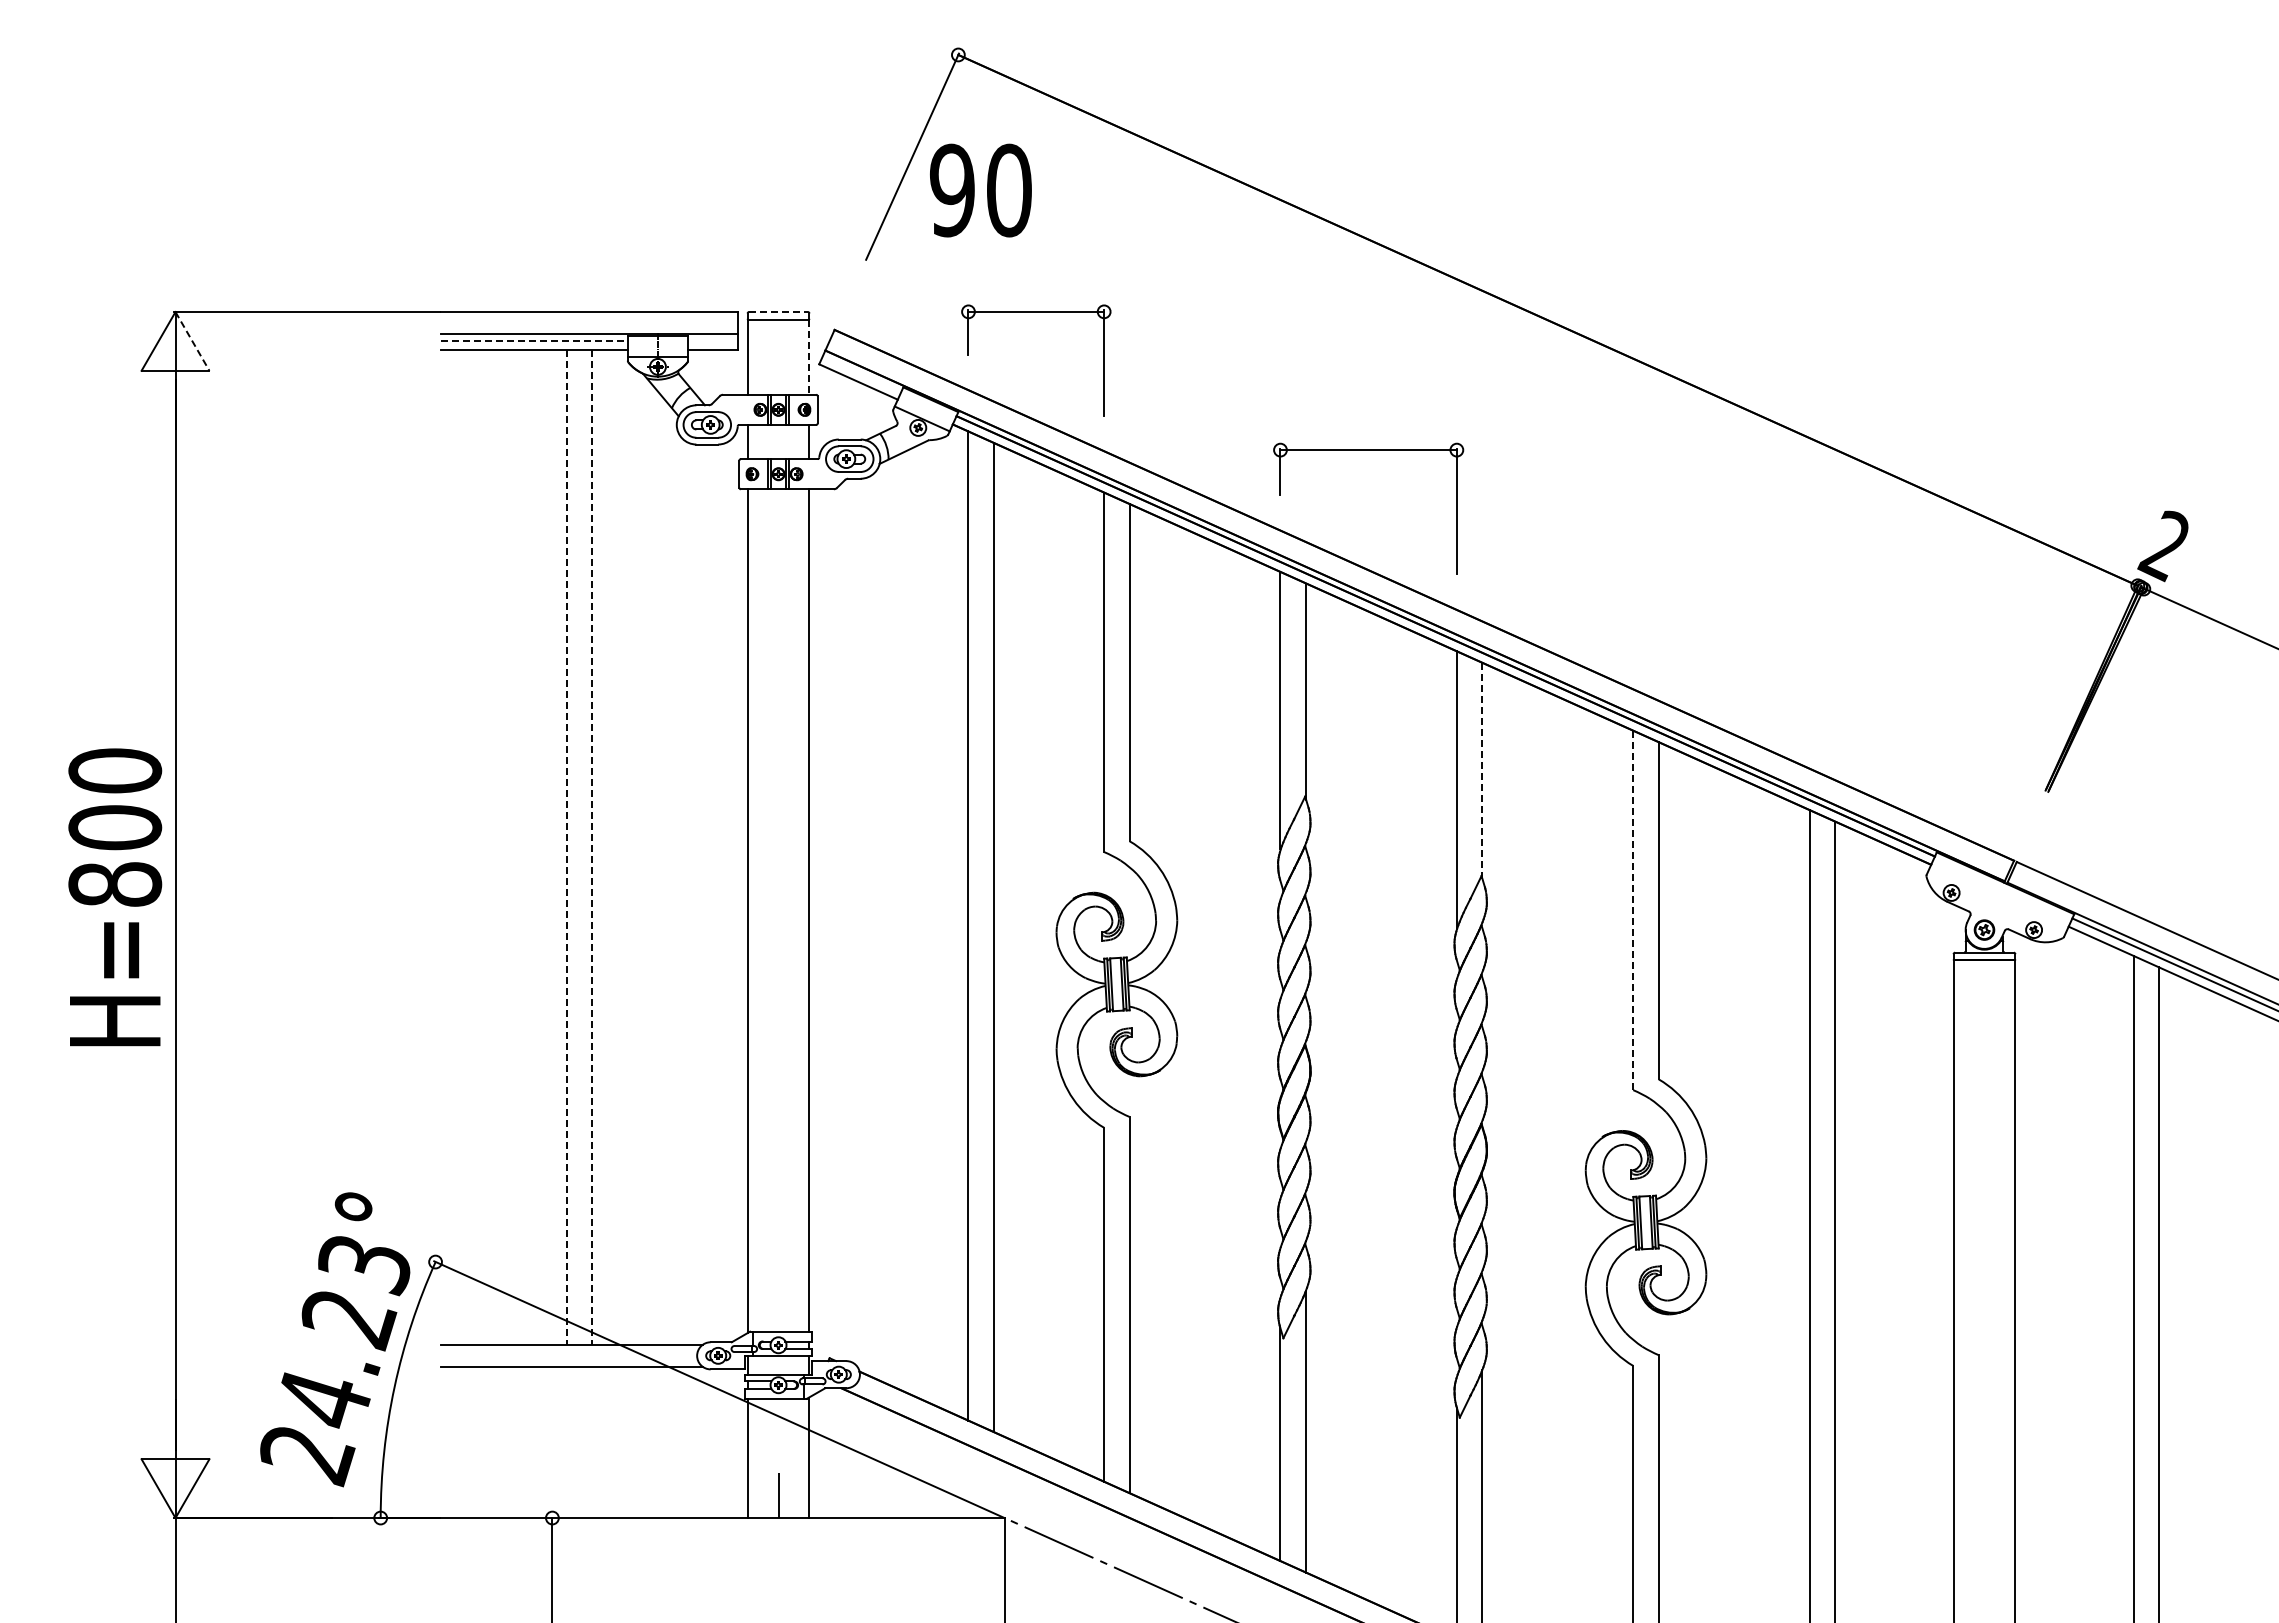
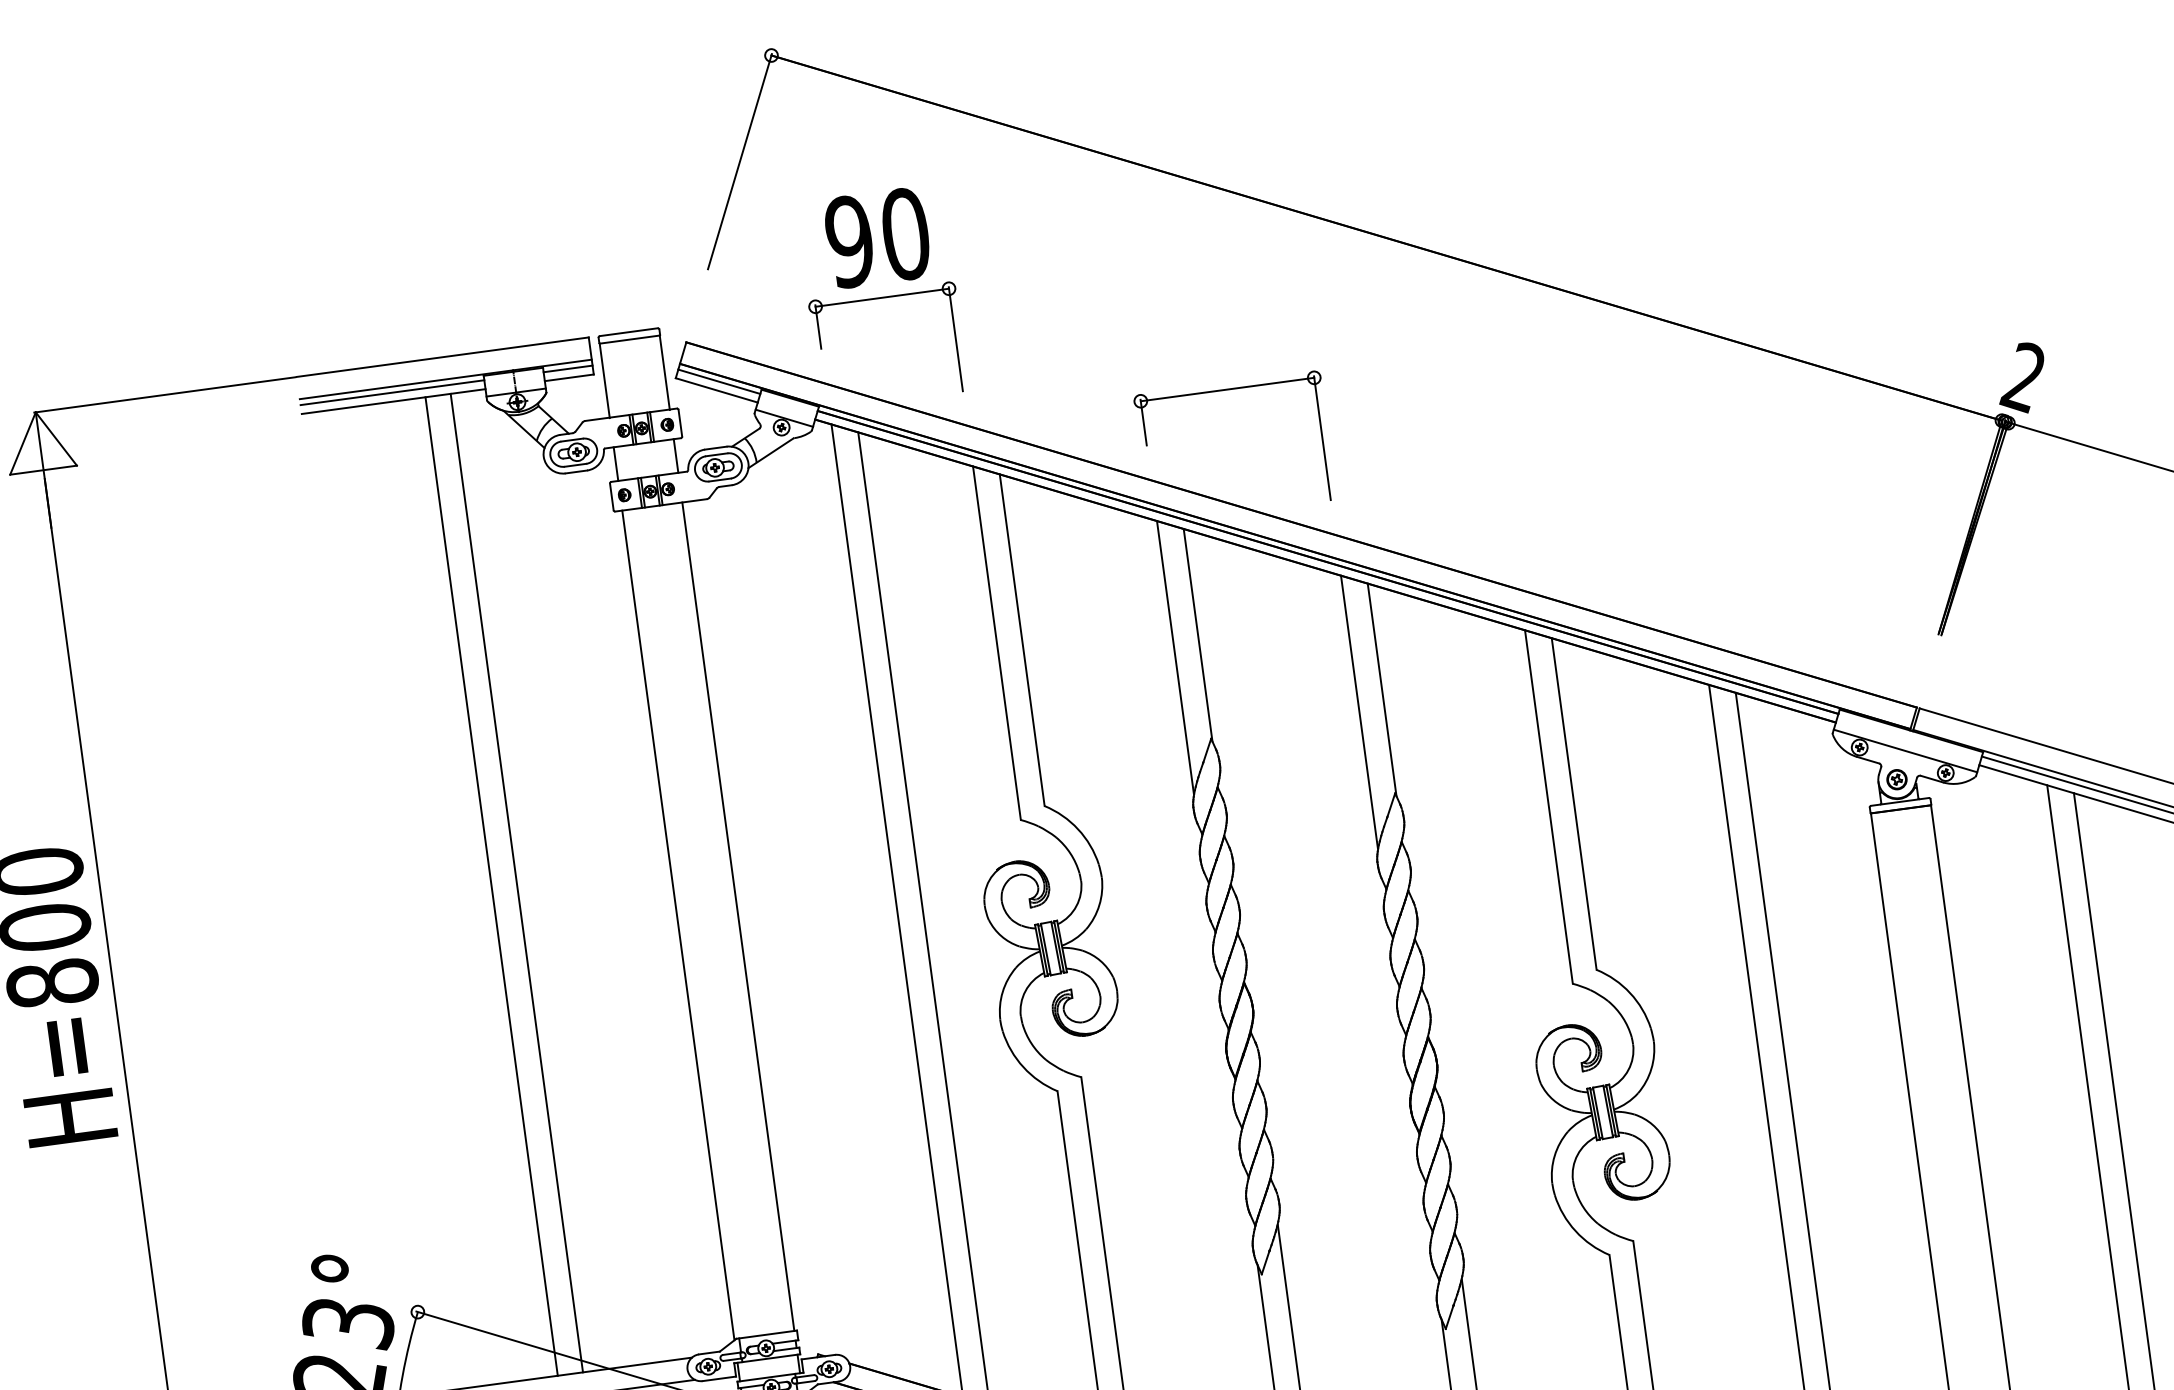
text: (980, 190) -> (877, 237), moved
line: (779, 312) -> (629, 332), dashed -> solid
line: (534, 340) -> (392, 392), dashed -> solid
line: (712, 340) -> (567, 368), added
line: (192, 341) -> (56, 439), dashed -> solid
line: (808, 357) -> (664, 372), dashed -> solid
line: (861, 373) -> (718, 381), added
line: (1482, 770) -> (1382, 689), dashed -> solid
line: (566, 847) -> (491, 887), dashed -> solid
line: (592, 847) -> (517, 883), dashed -> solid
line: (1996, 902) -> (1905, 750), added
line: (1633, 910) -> (1549, 807), dashed -> solid

